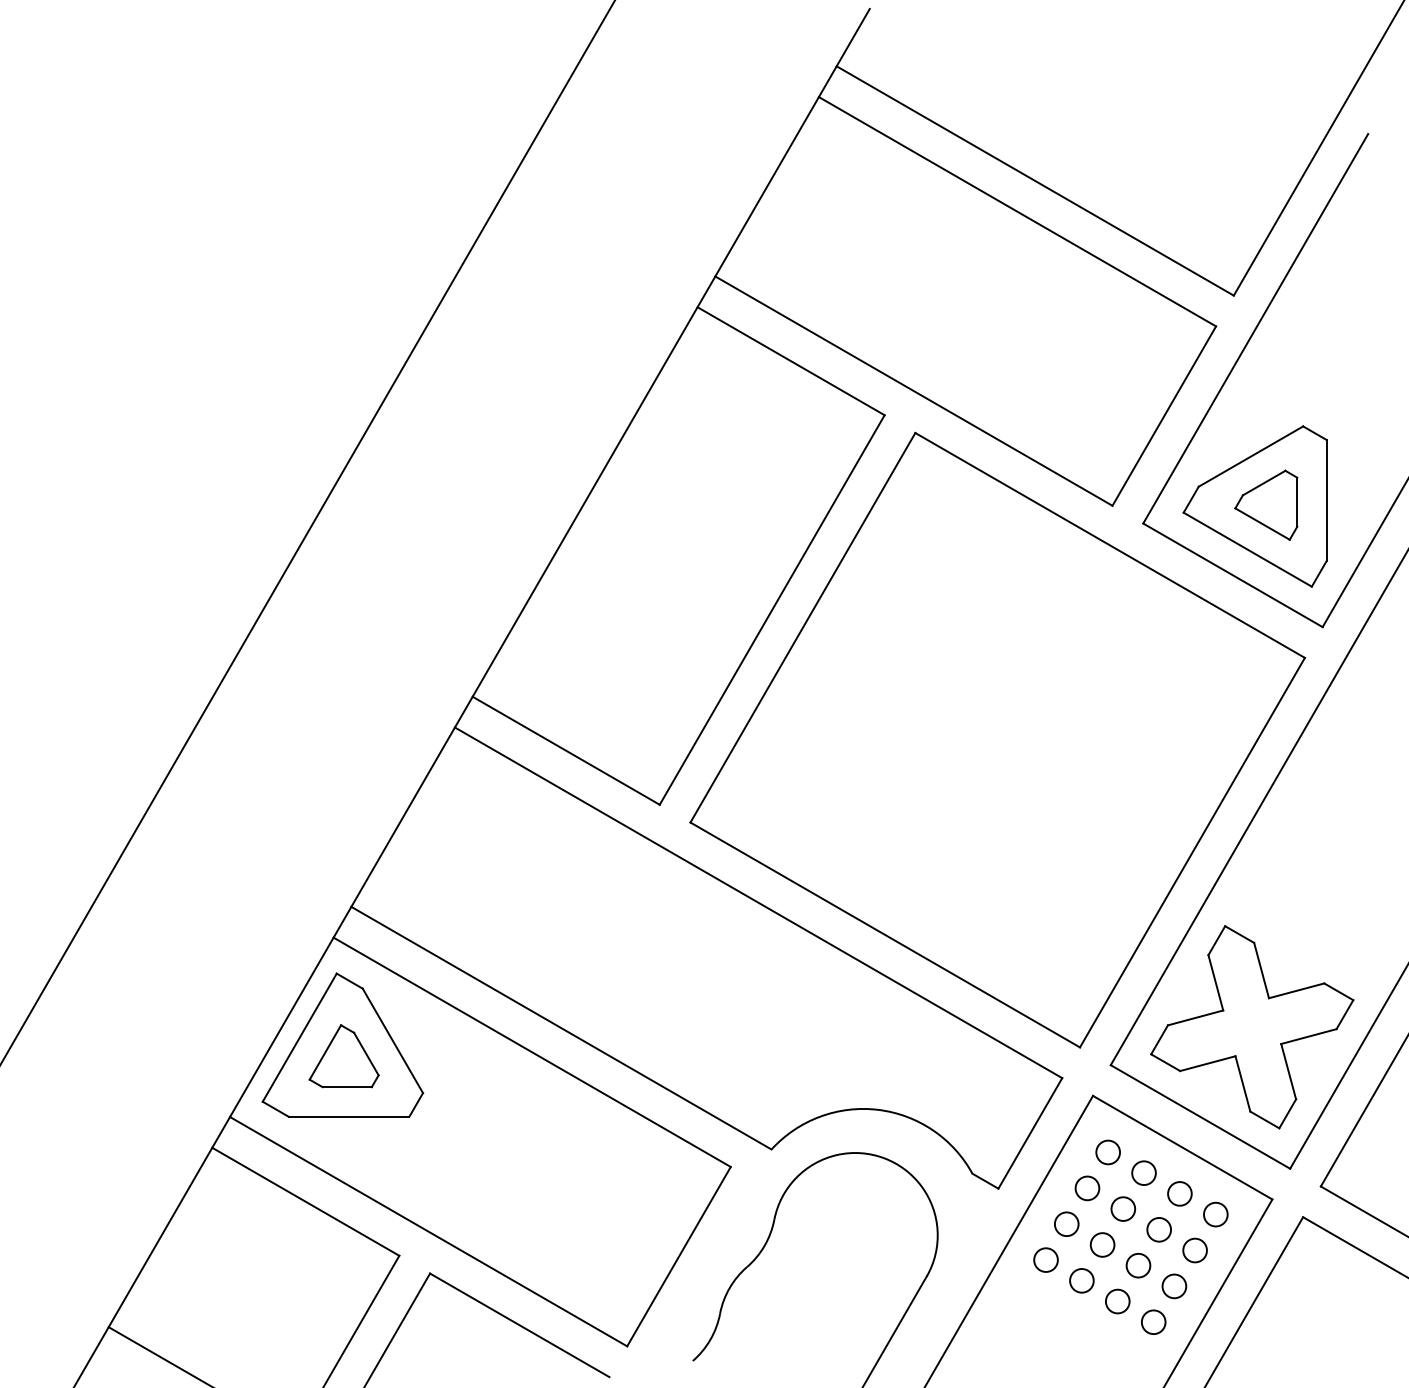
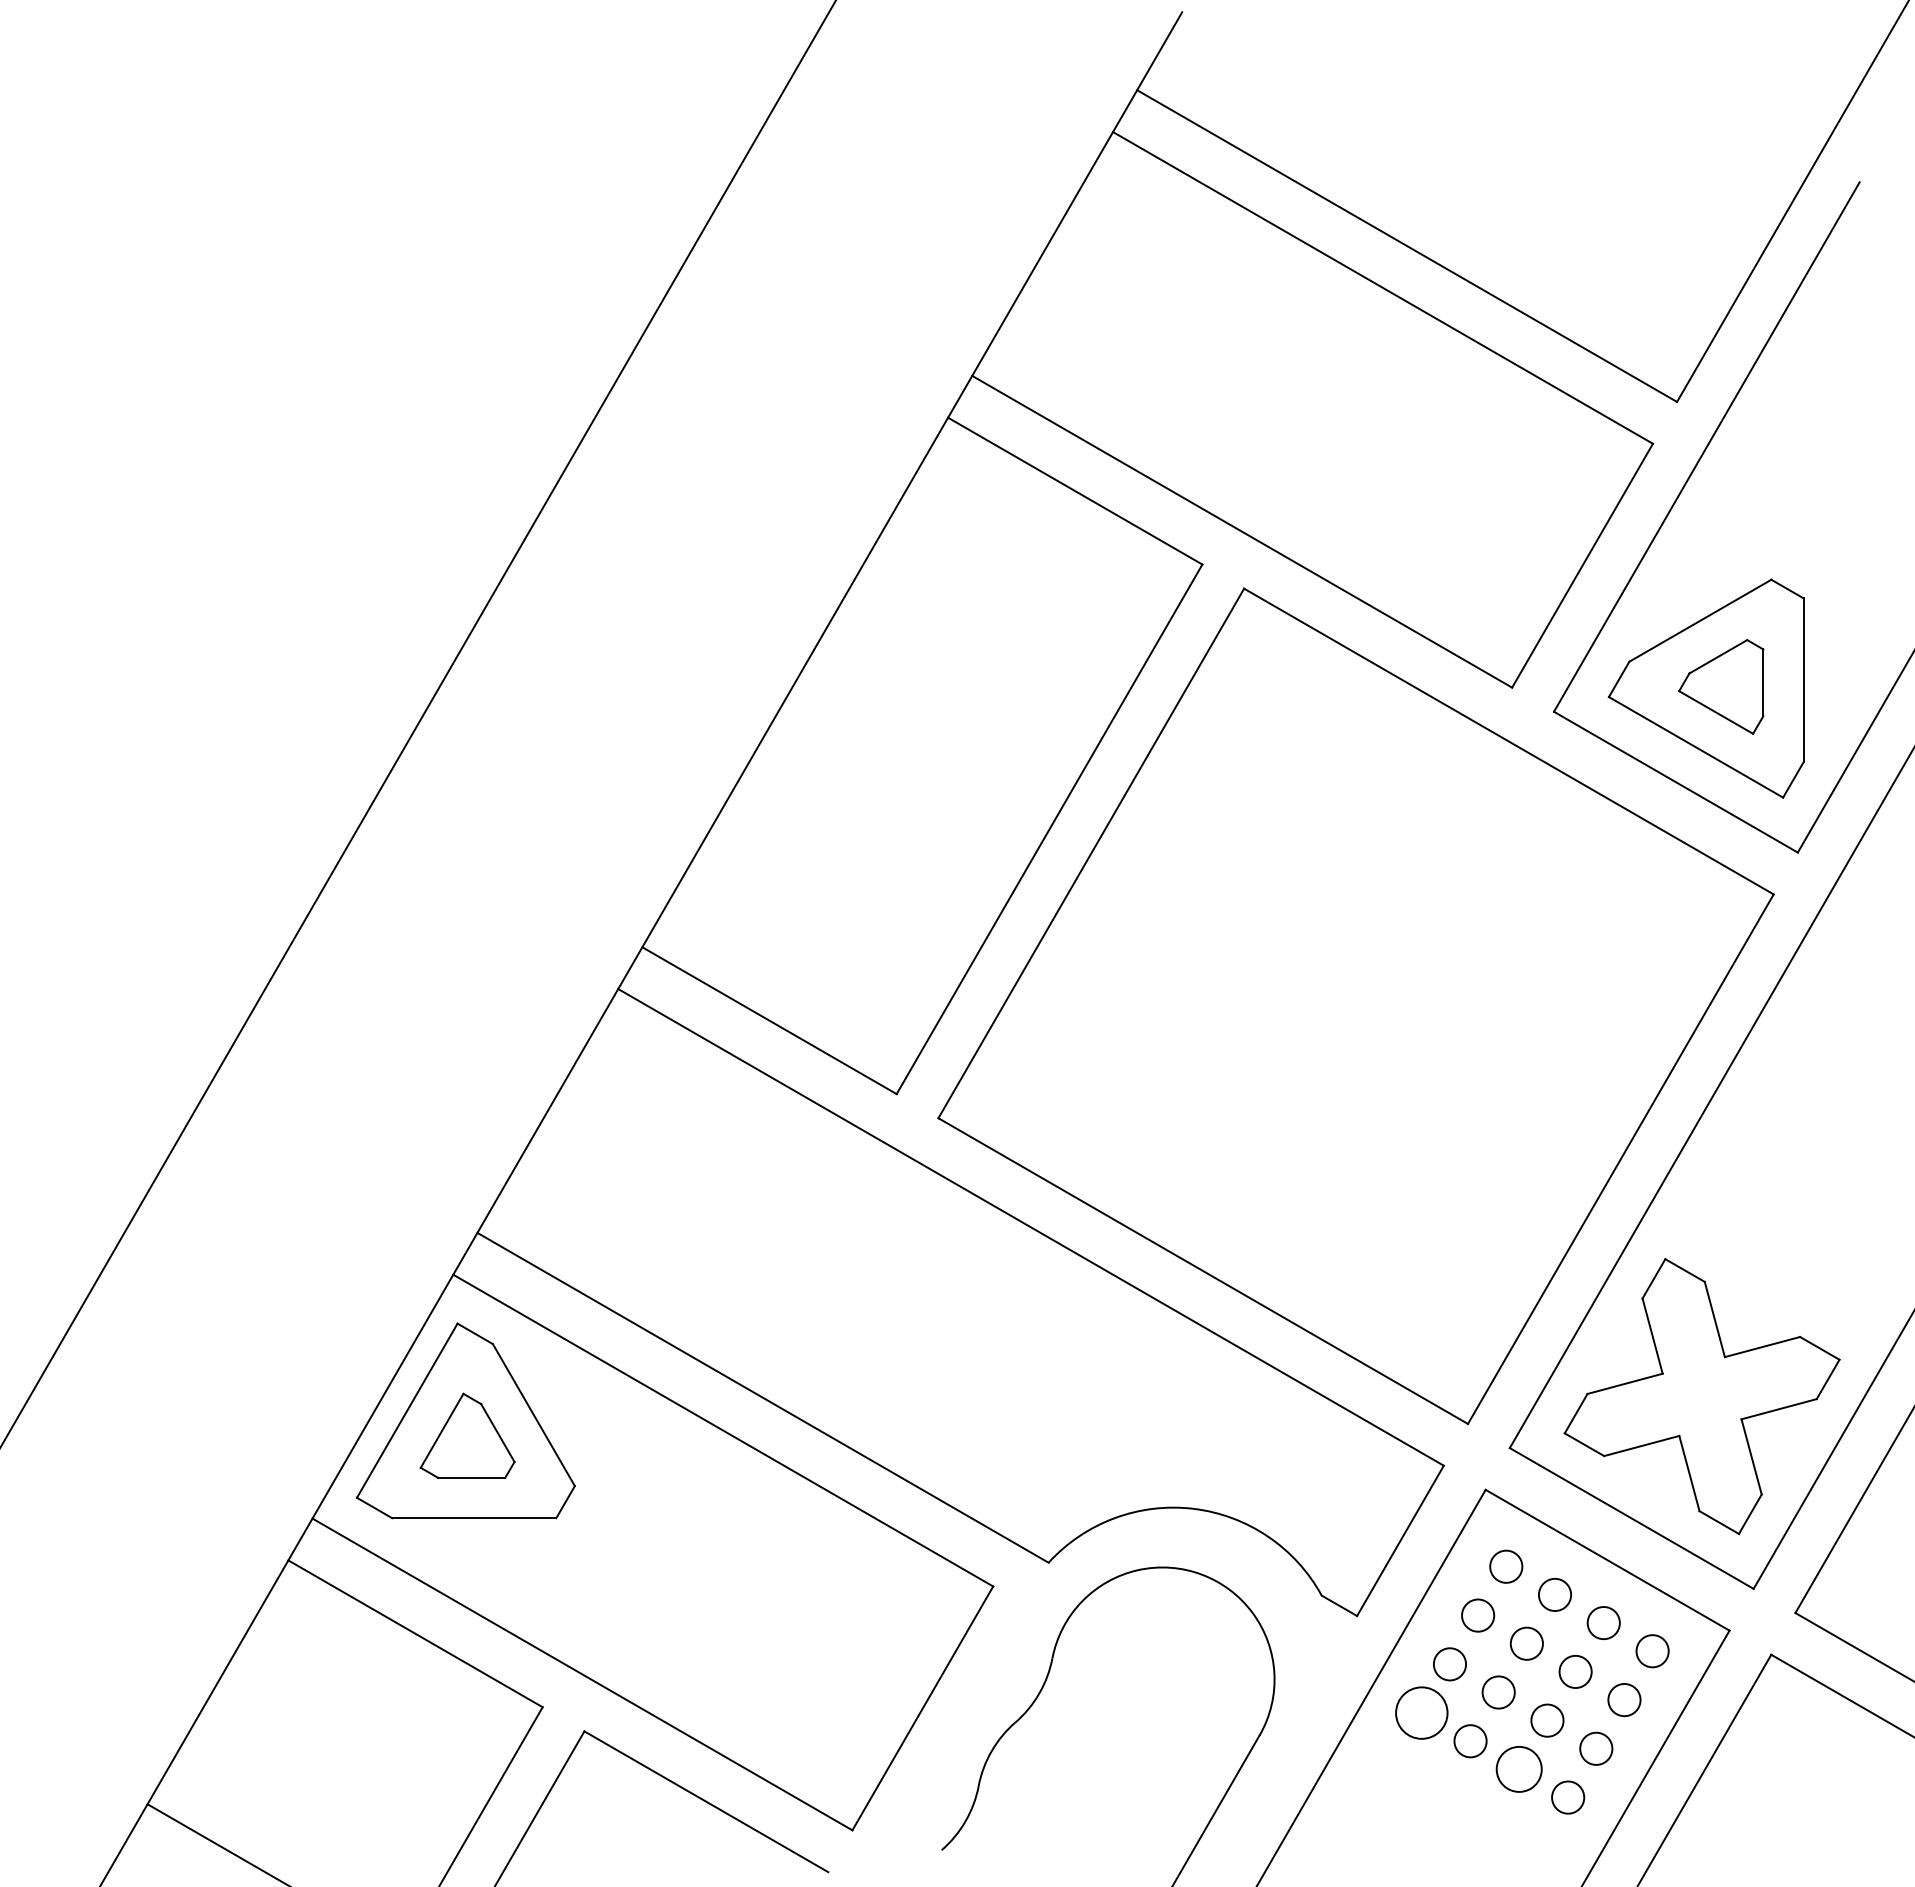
circle: (1045, 1260) -> (1421, 1713), size x1.6
circle: (1117, 1301) -> (1519, 1769), size x1.4

